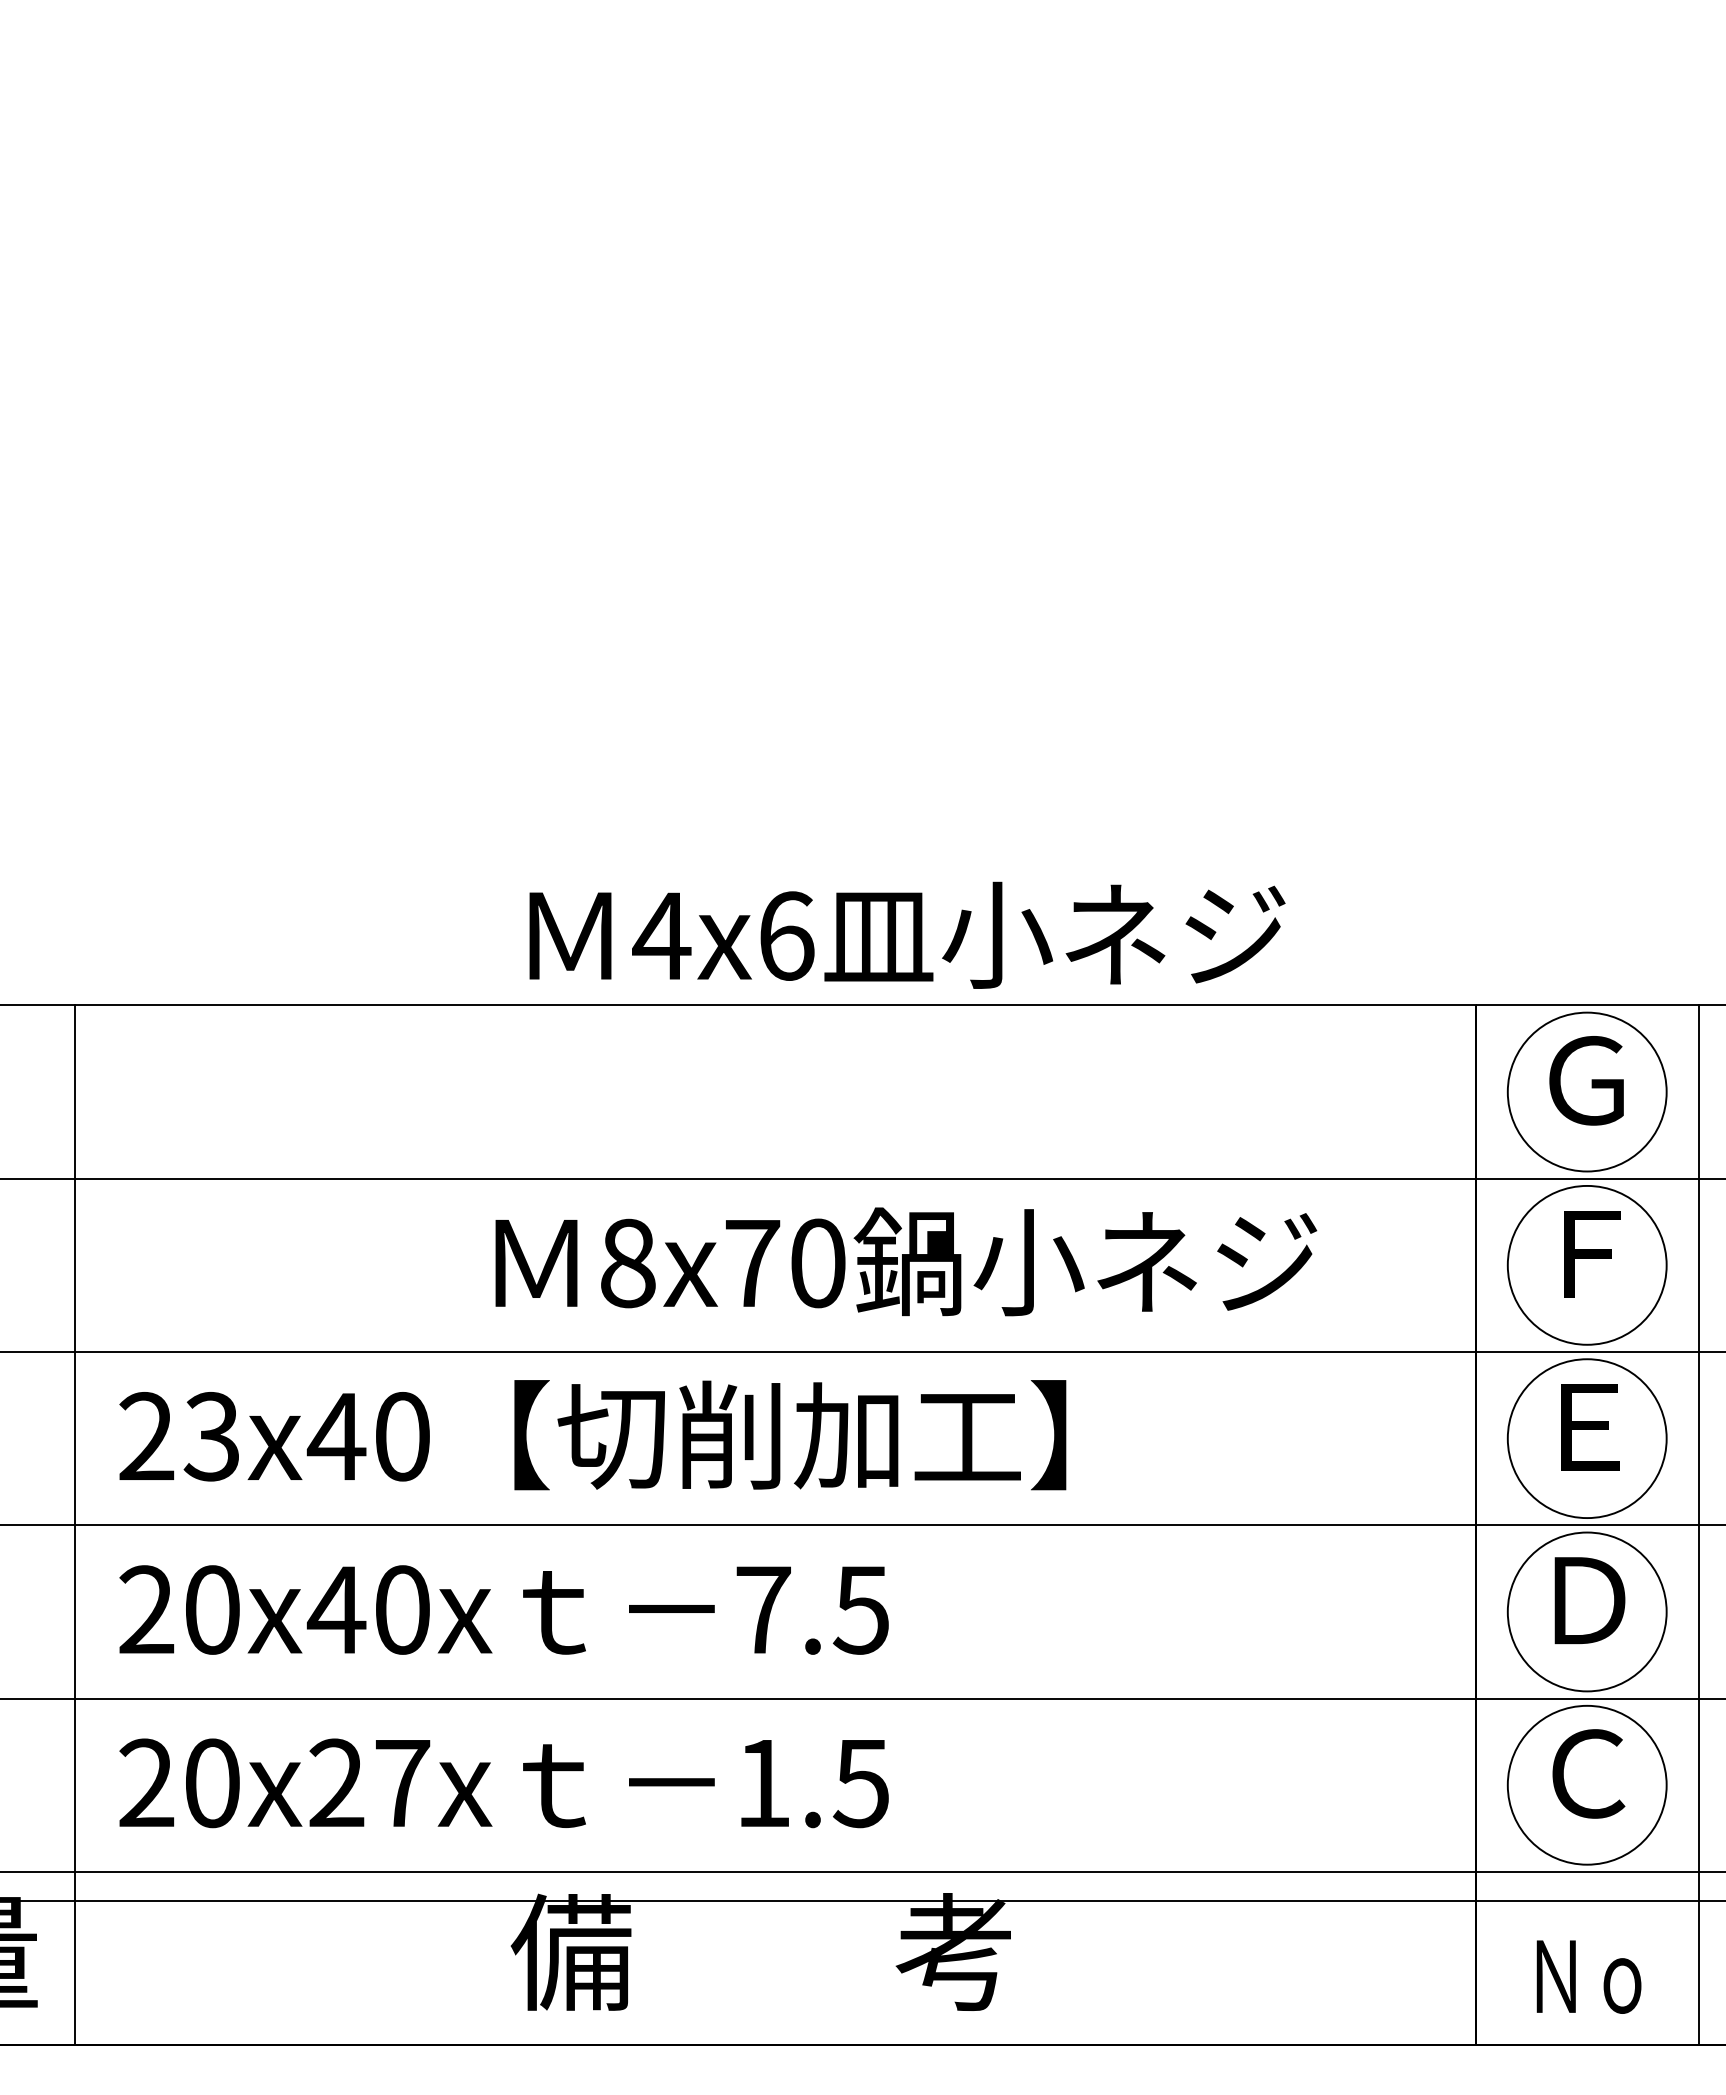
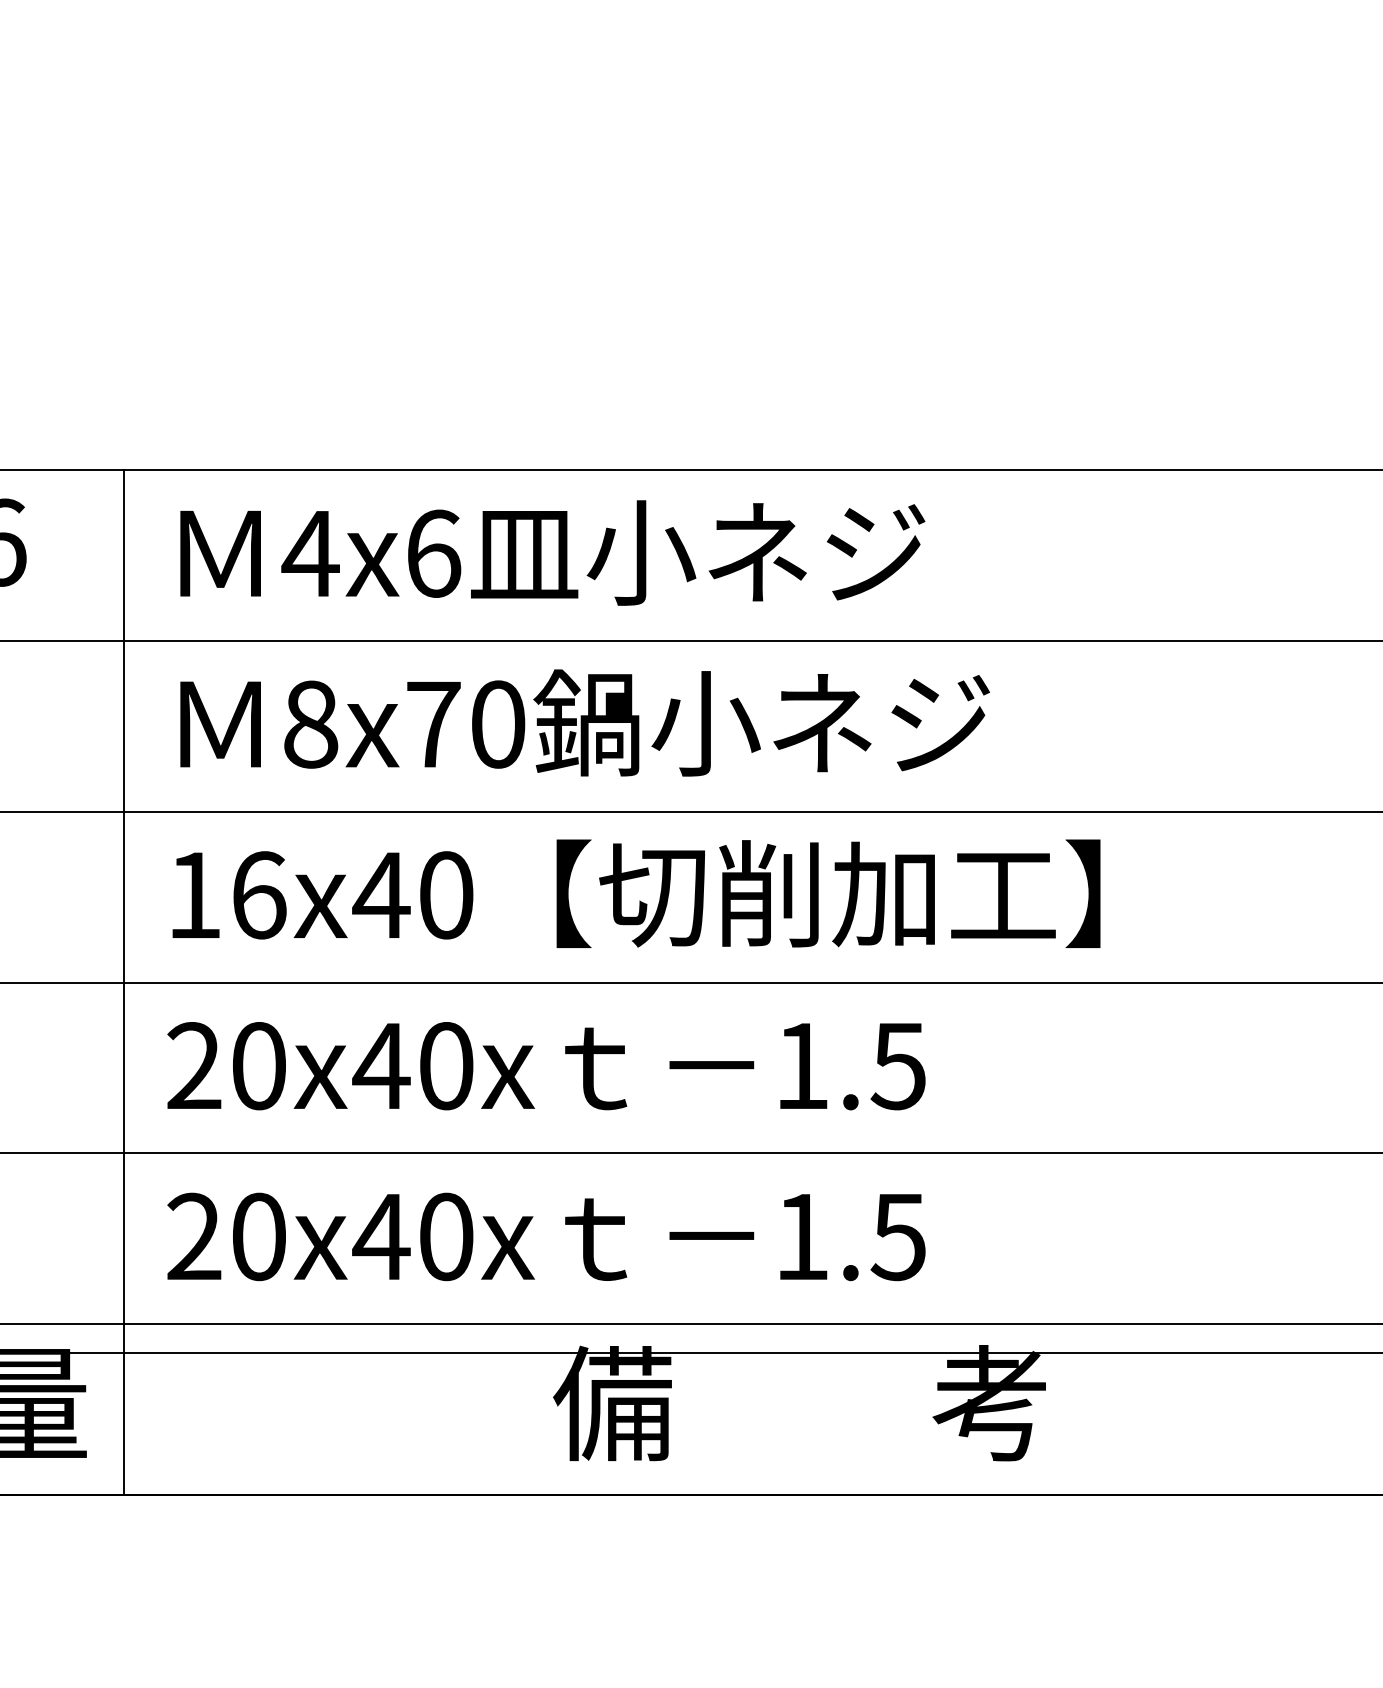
text: (907, 934) -> (552, 552), moved
text: (906, 1261) -> (585, 722), moved
text: (179, 1436) -> (226, 895), 23x40 -> 16x40
text: (763, 1609) -> (802, 1065), 7.5 -> 1.5
text: (368, 1783) -> (412, 1237), 20x27x -> 20x40x

